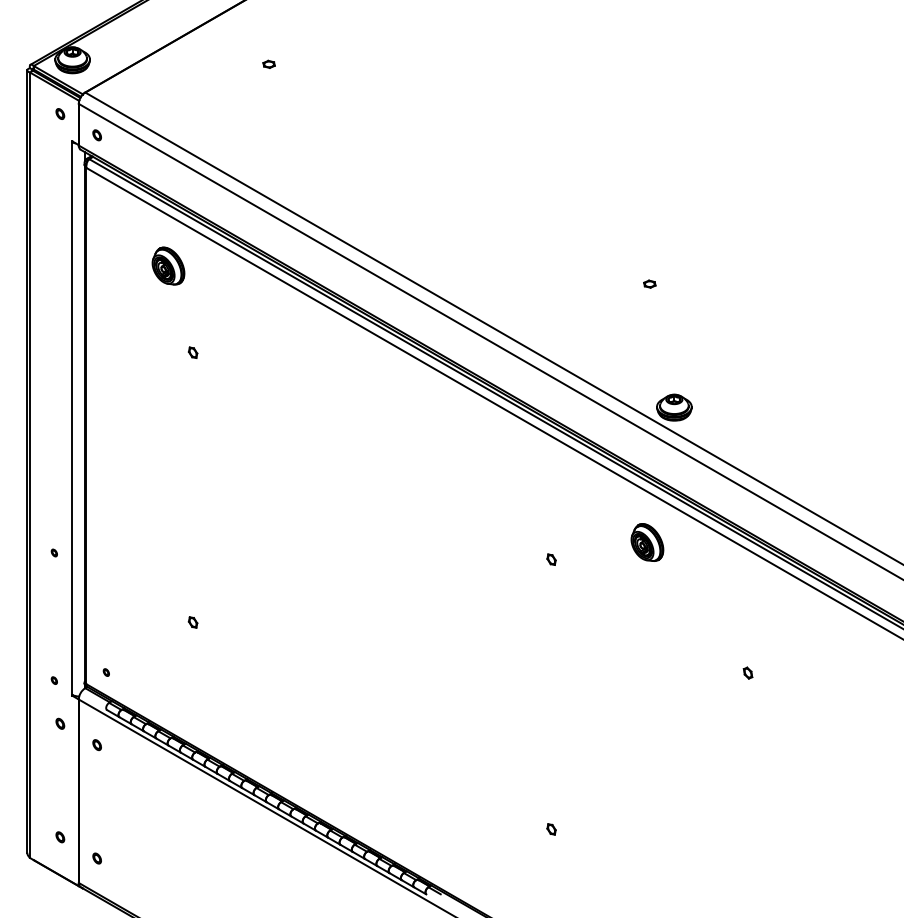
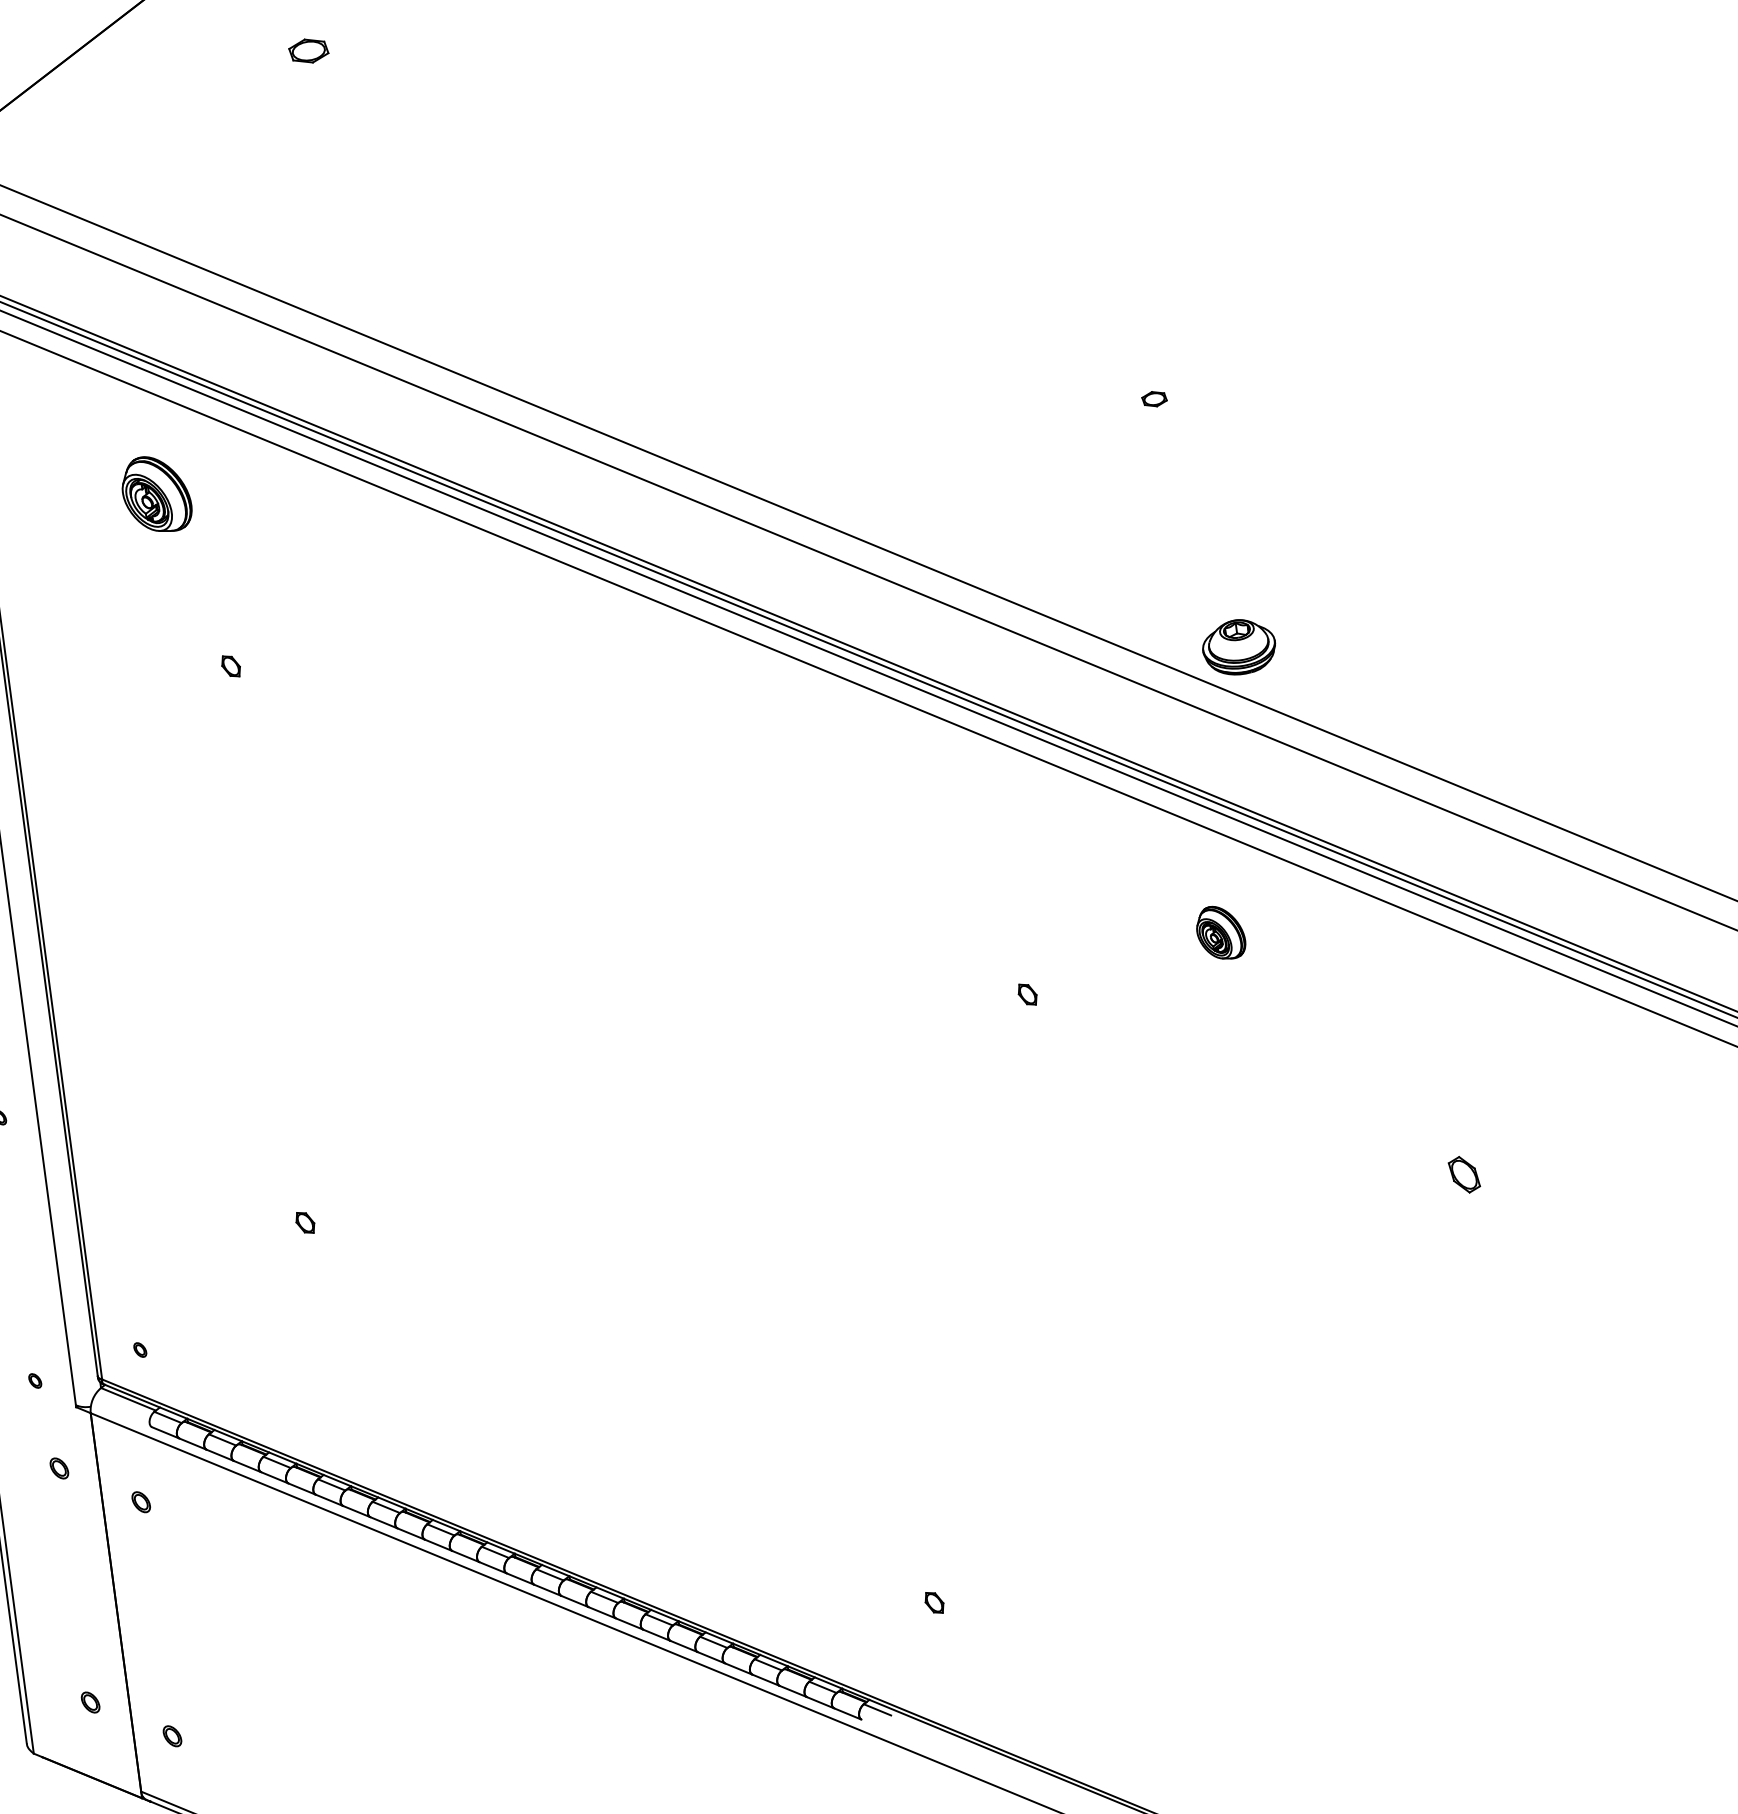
part: (268, 63) -> (307, 48), size x1.6
part: (647, 542) -> (1220, 932), size x0.7
part: (747, 672) -> (1462, 1173), size x1.6
part: (551, 829) -> (934, 1603), moved

